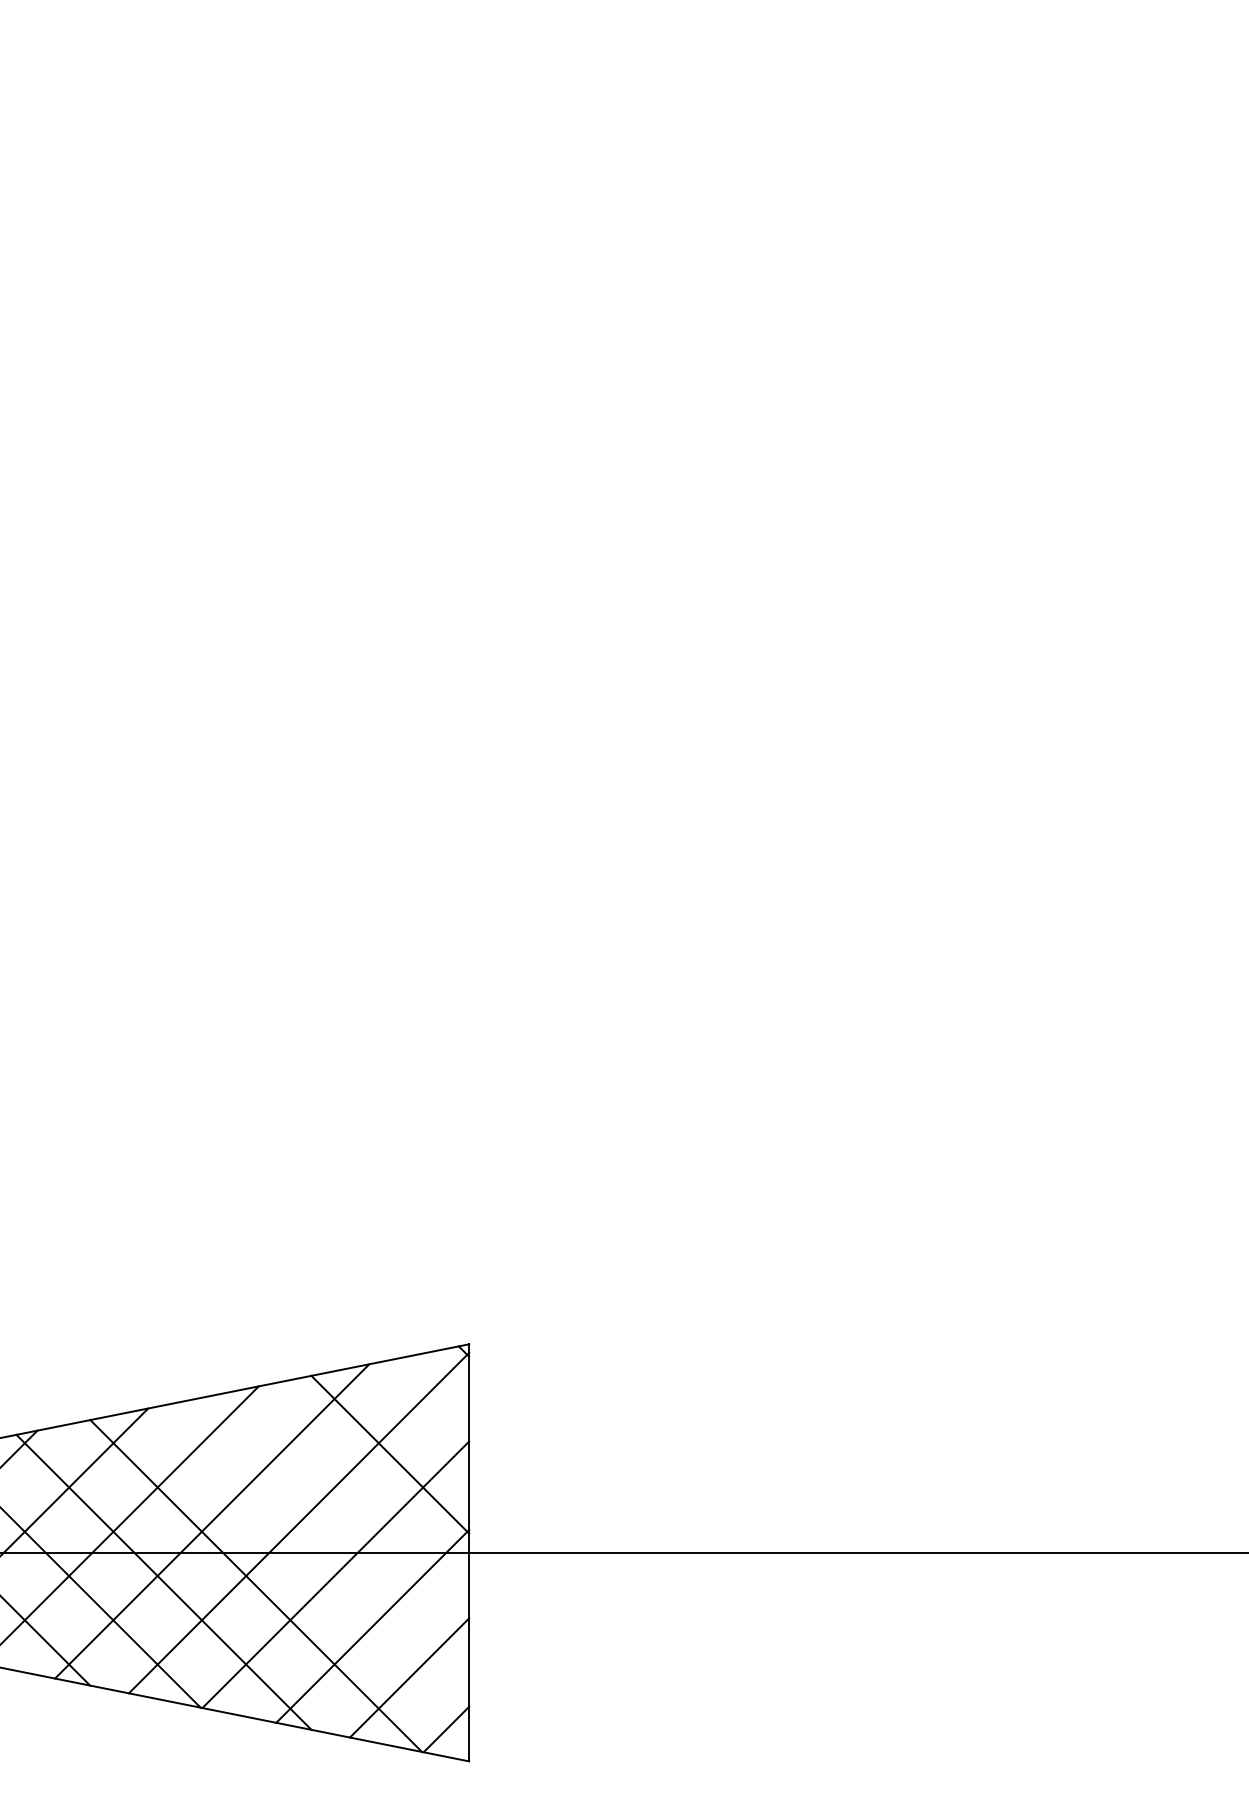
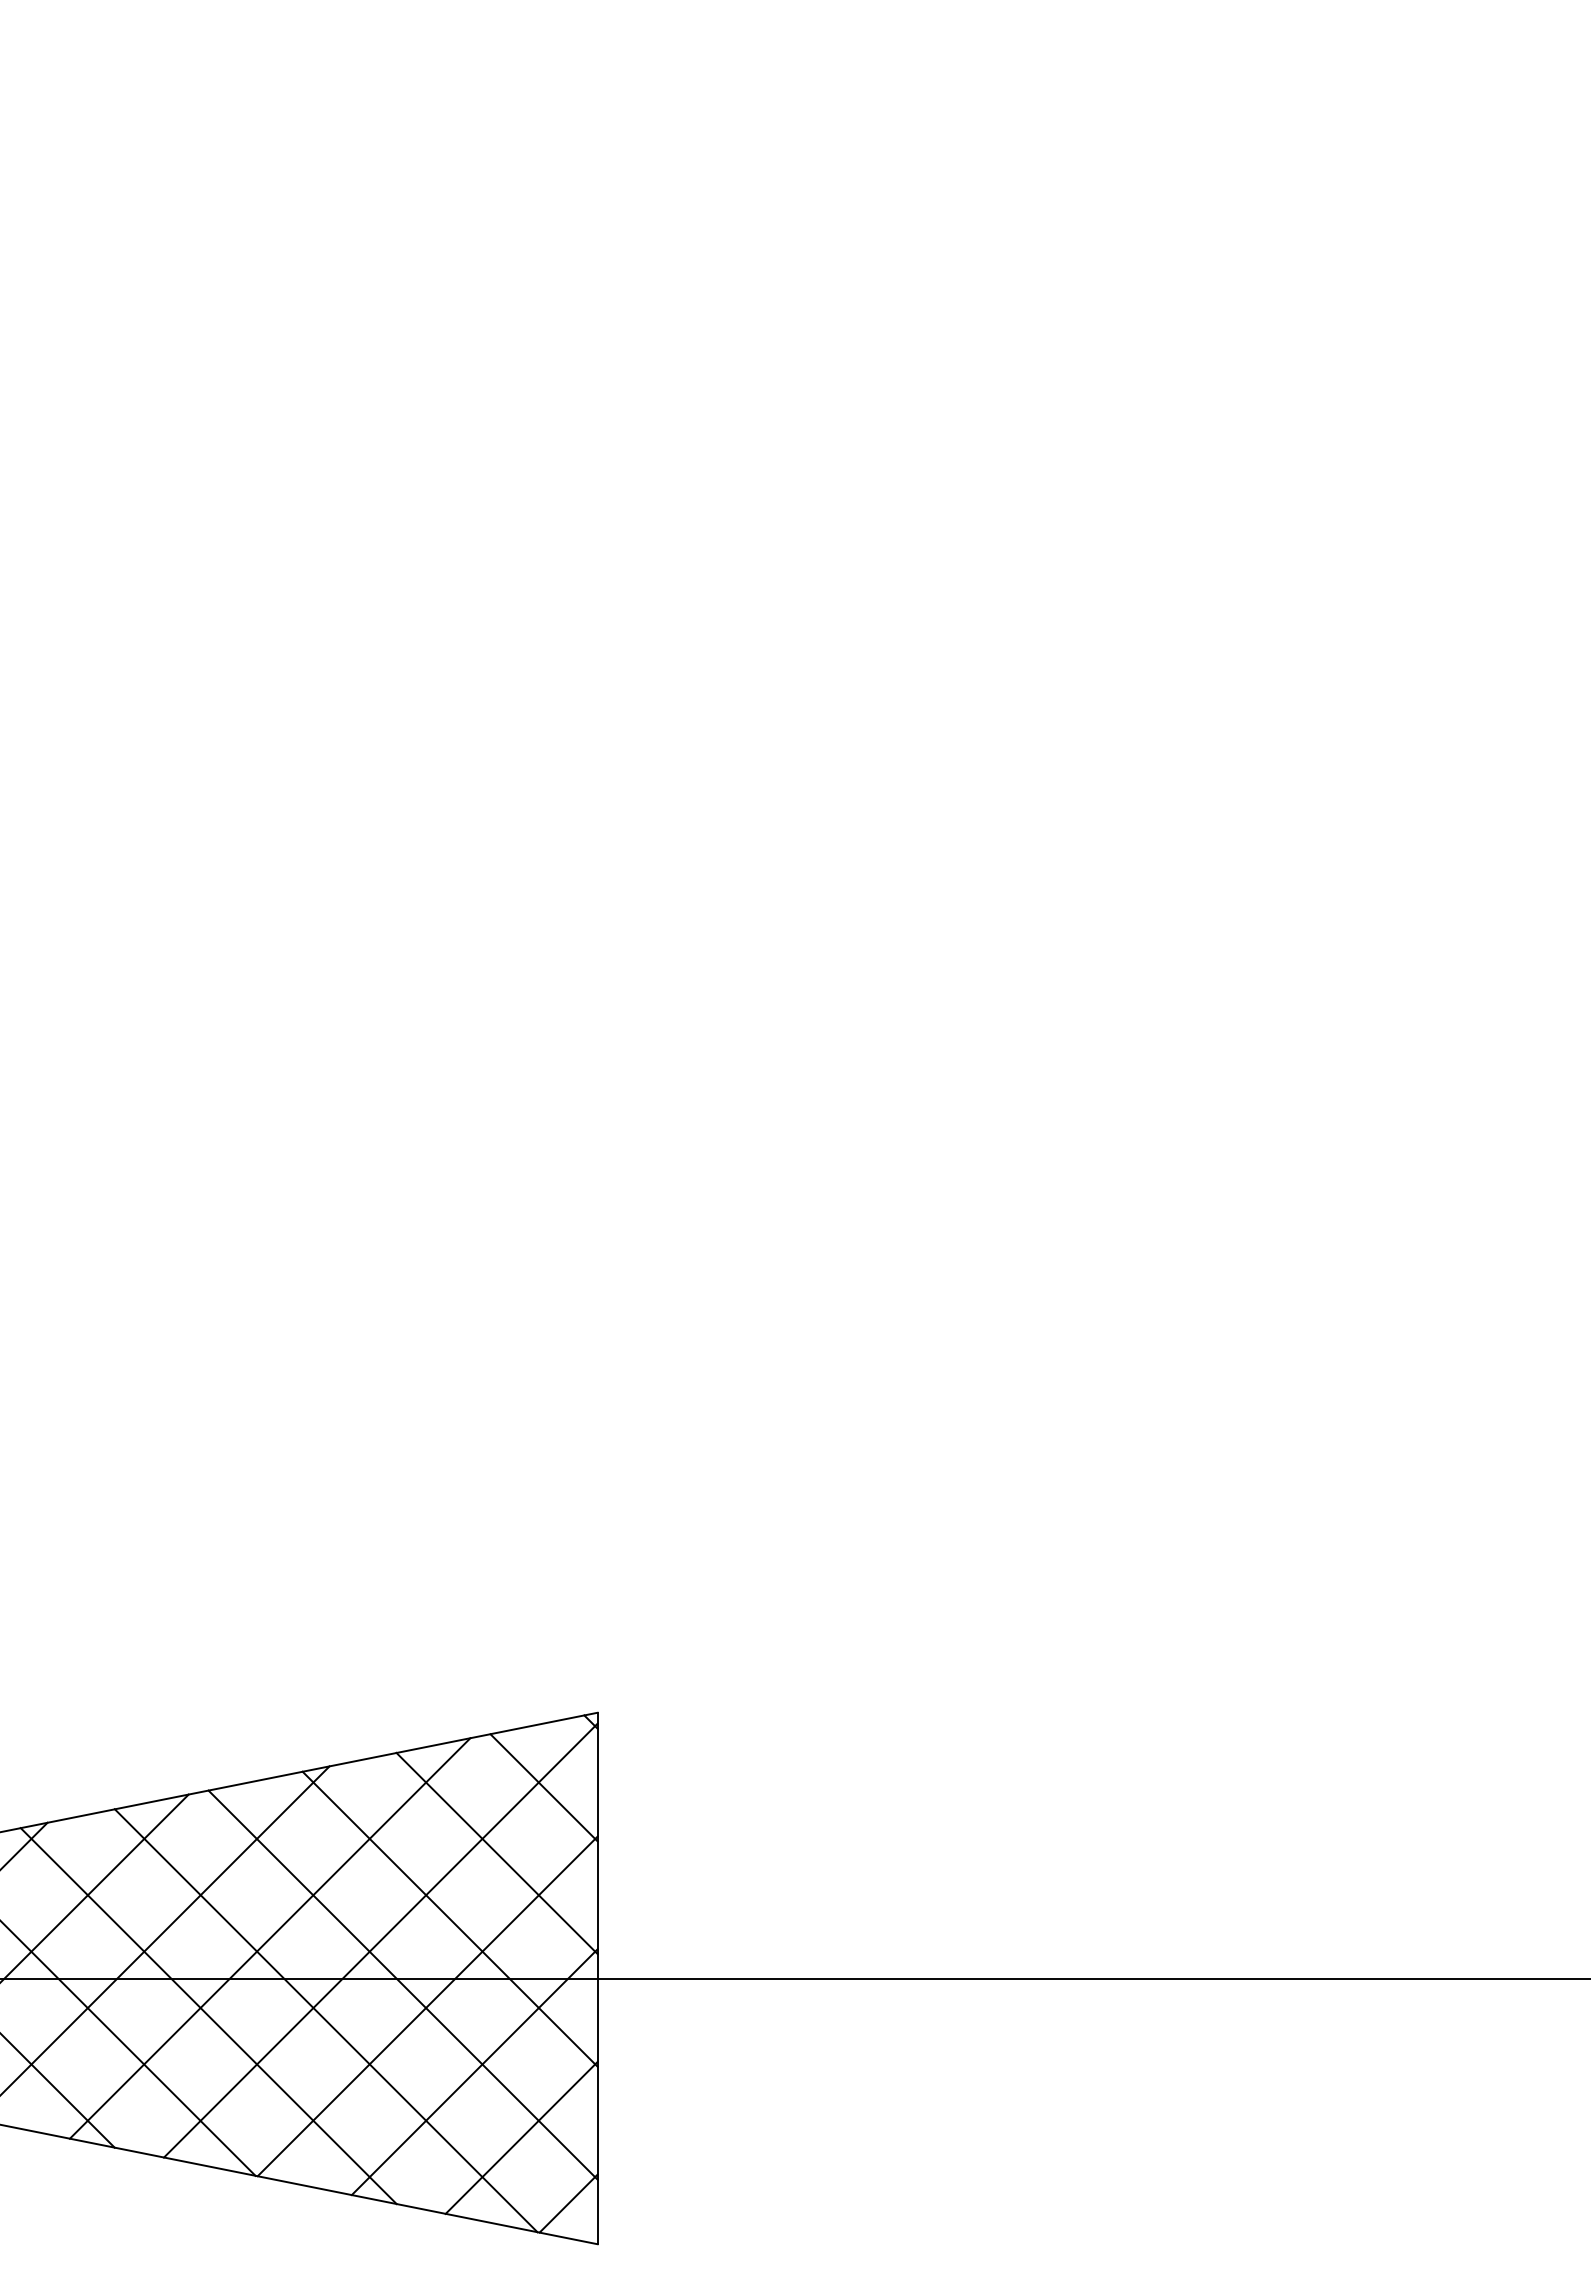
line: (426, 1402) -> (543, 1787), added
line: (352, 1505) -> (449, 1918), added
line: (316, 1557) -> (402, 1984), added

